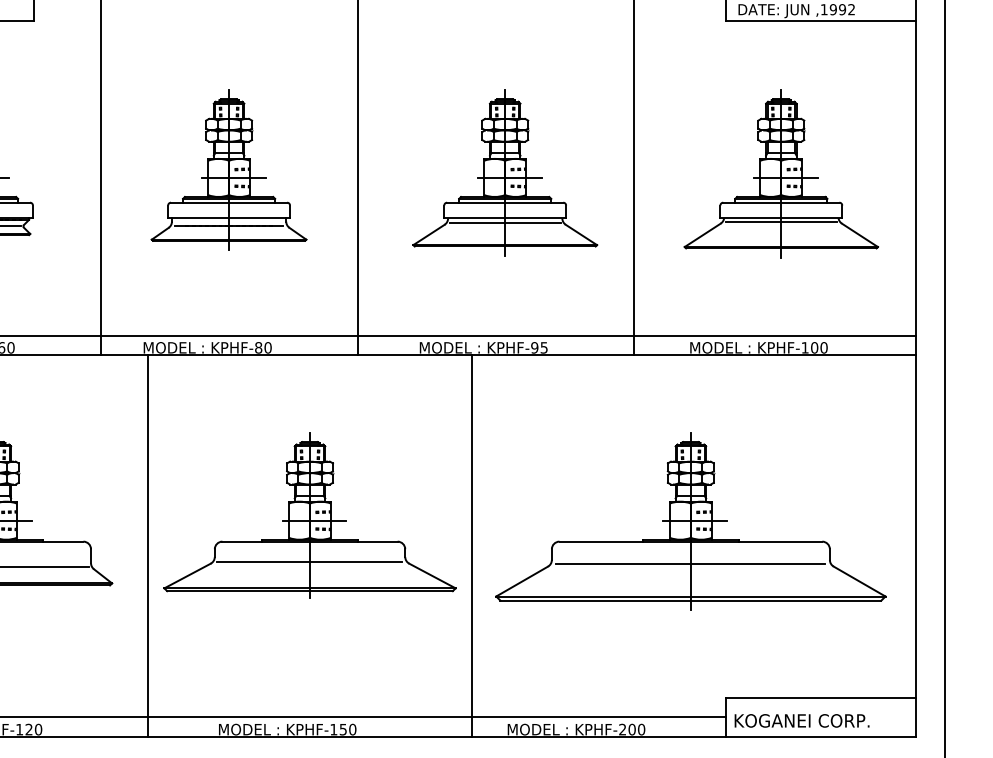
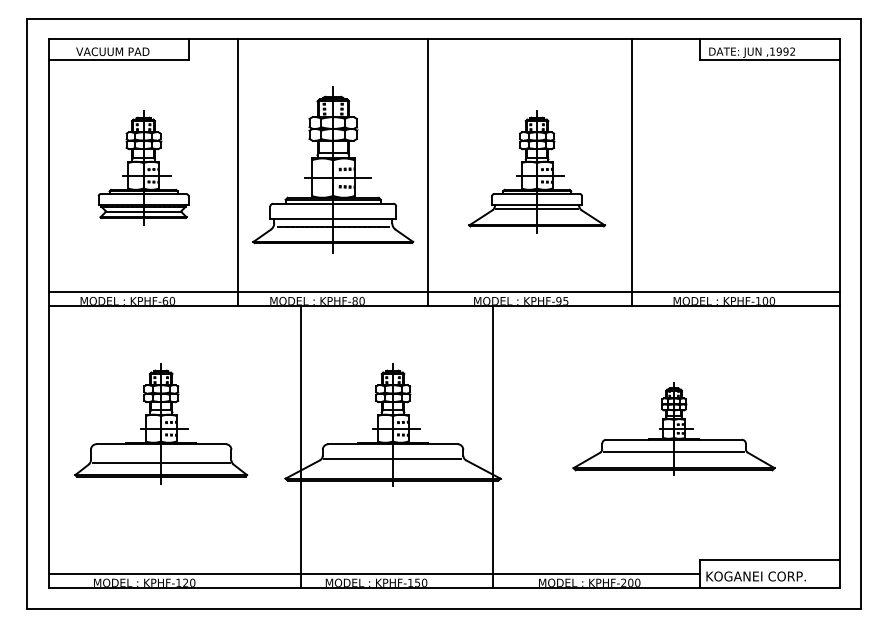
part: (229, 169) -> (333, 169), size x1.4
part: (780, 173) -> (740, 172), removed
part: (690, 521) -> (673, 429), size x0.7
line: (148, 546) -> (300, 447), moved
line: (471, 546) -> (492, 447), moved

